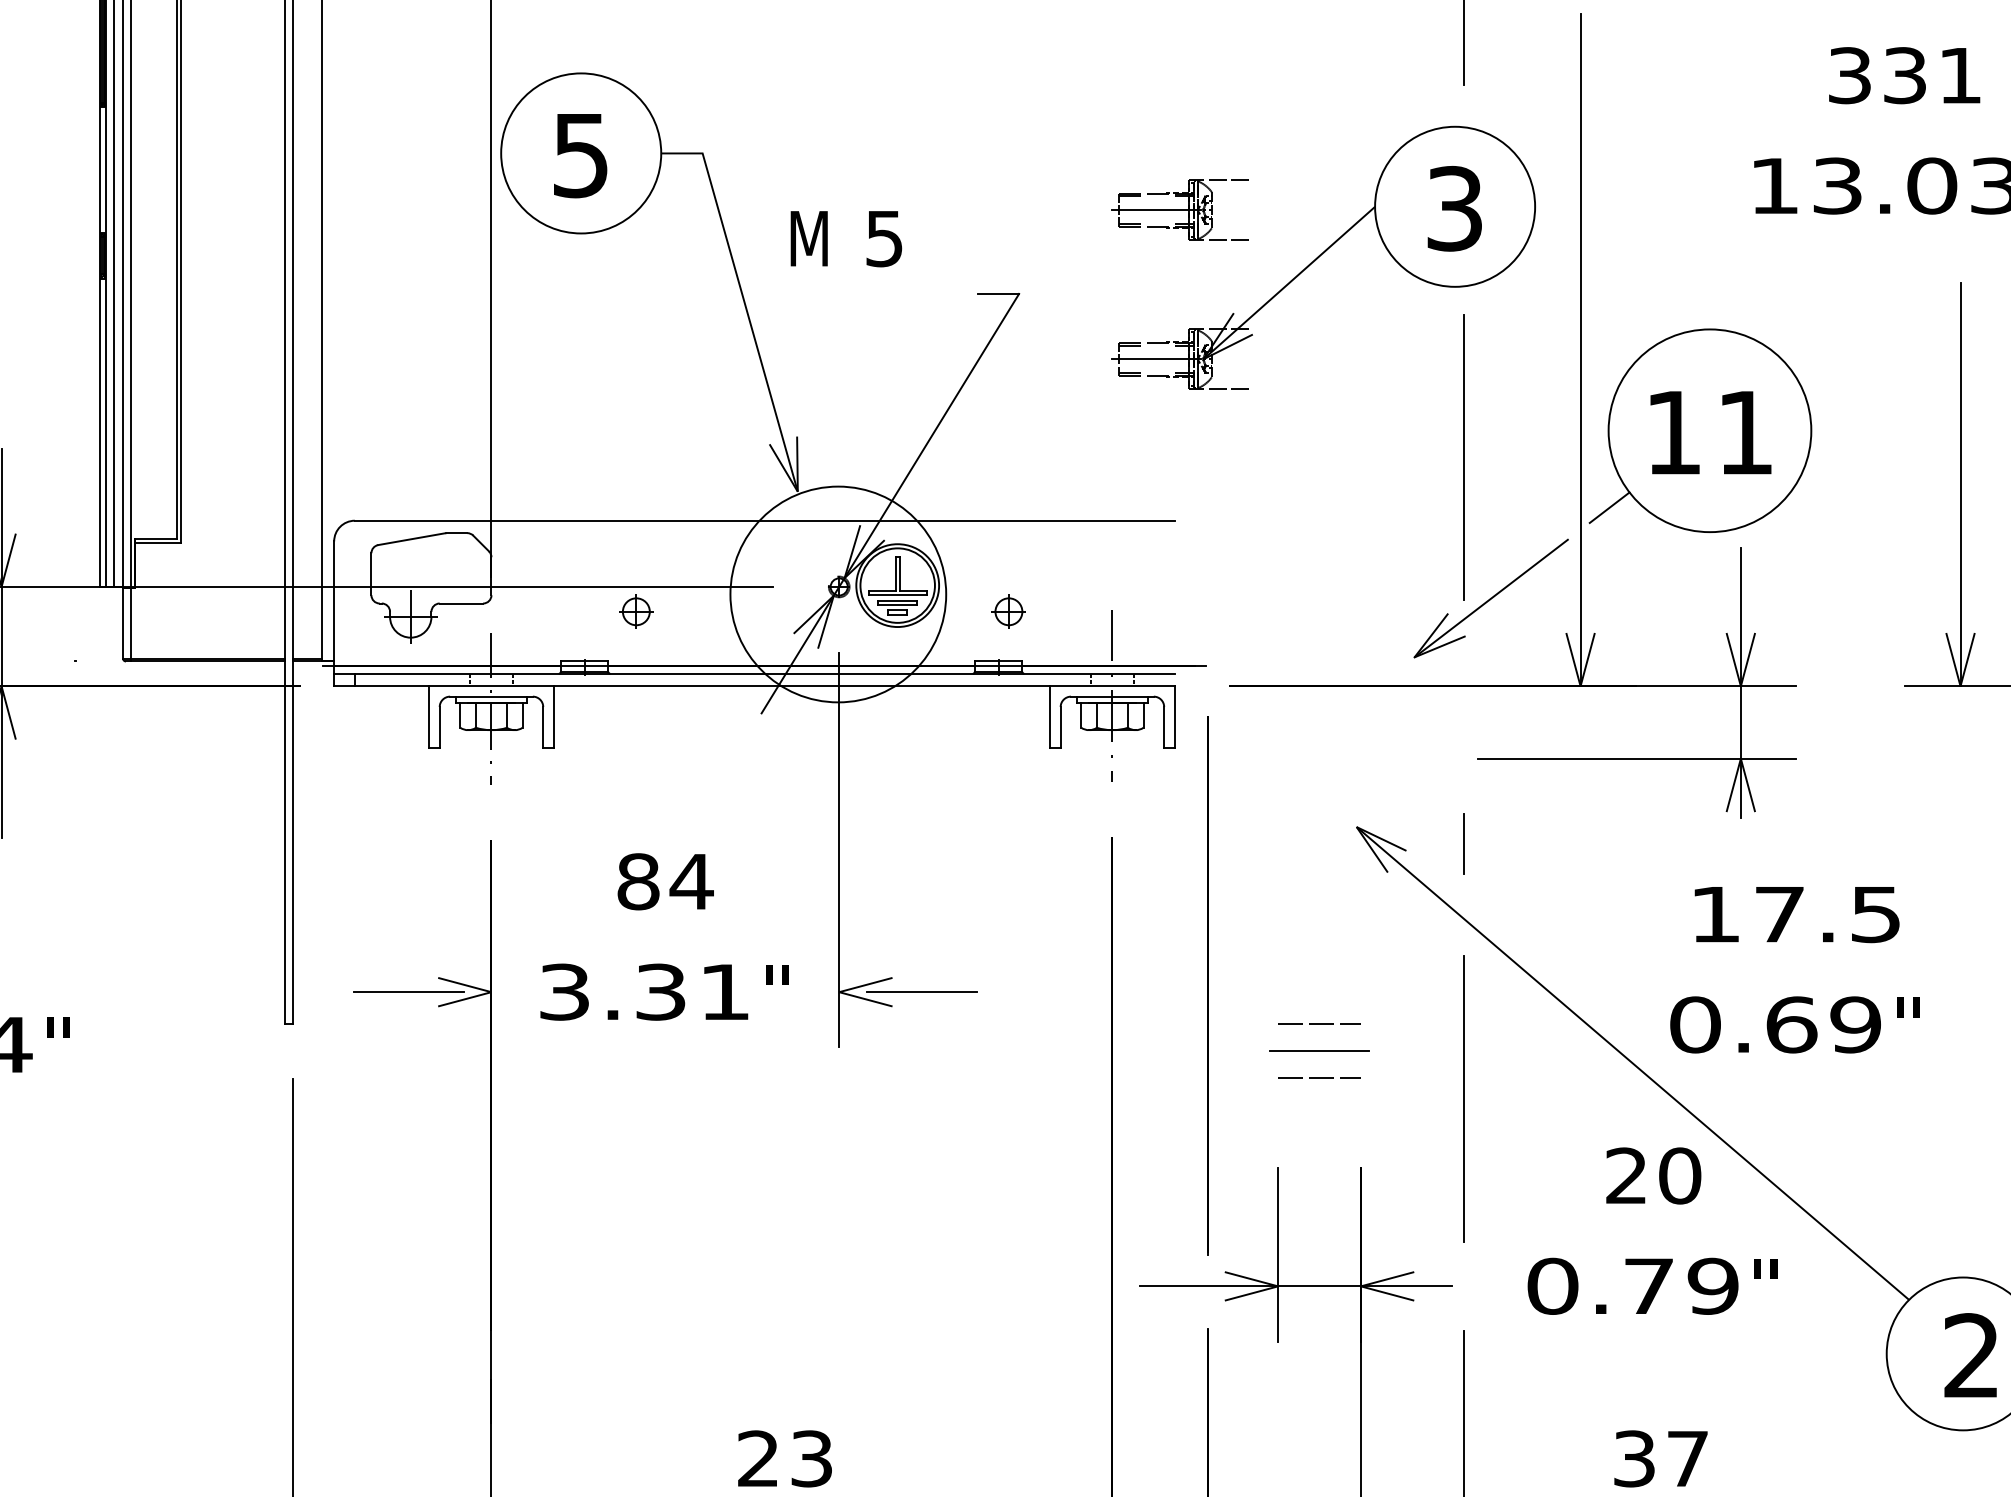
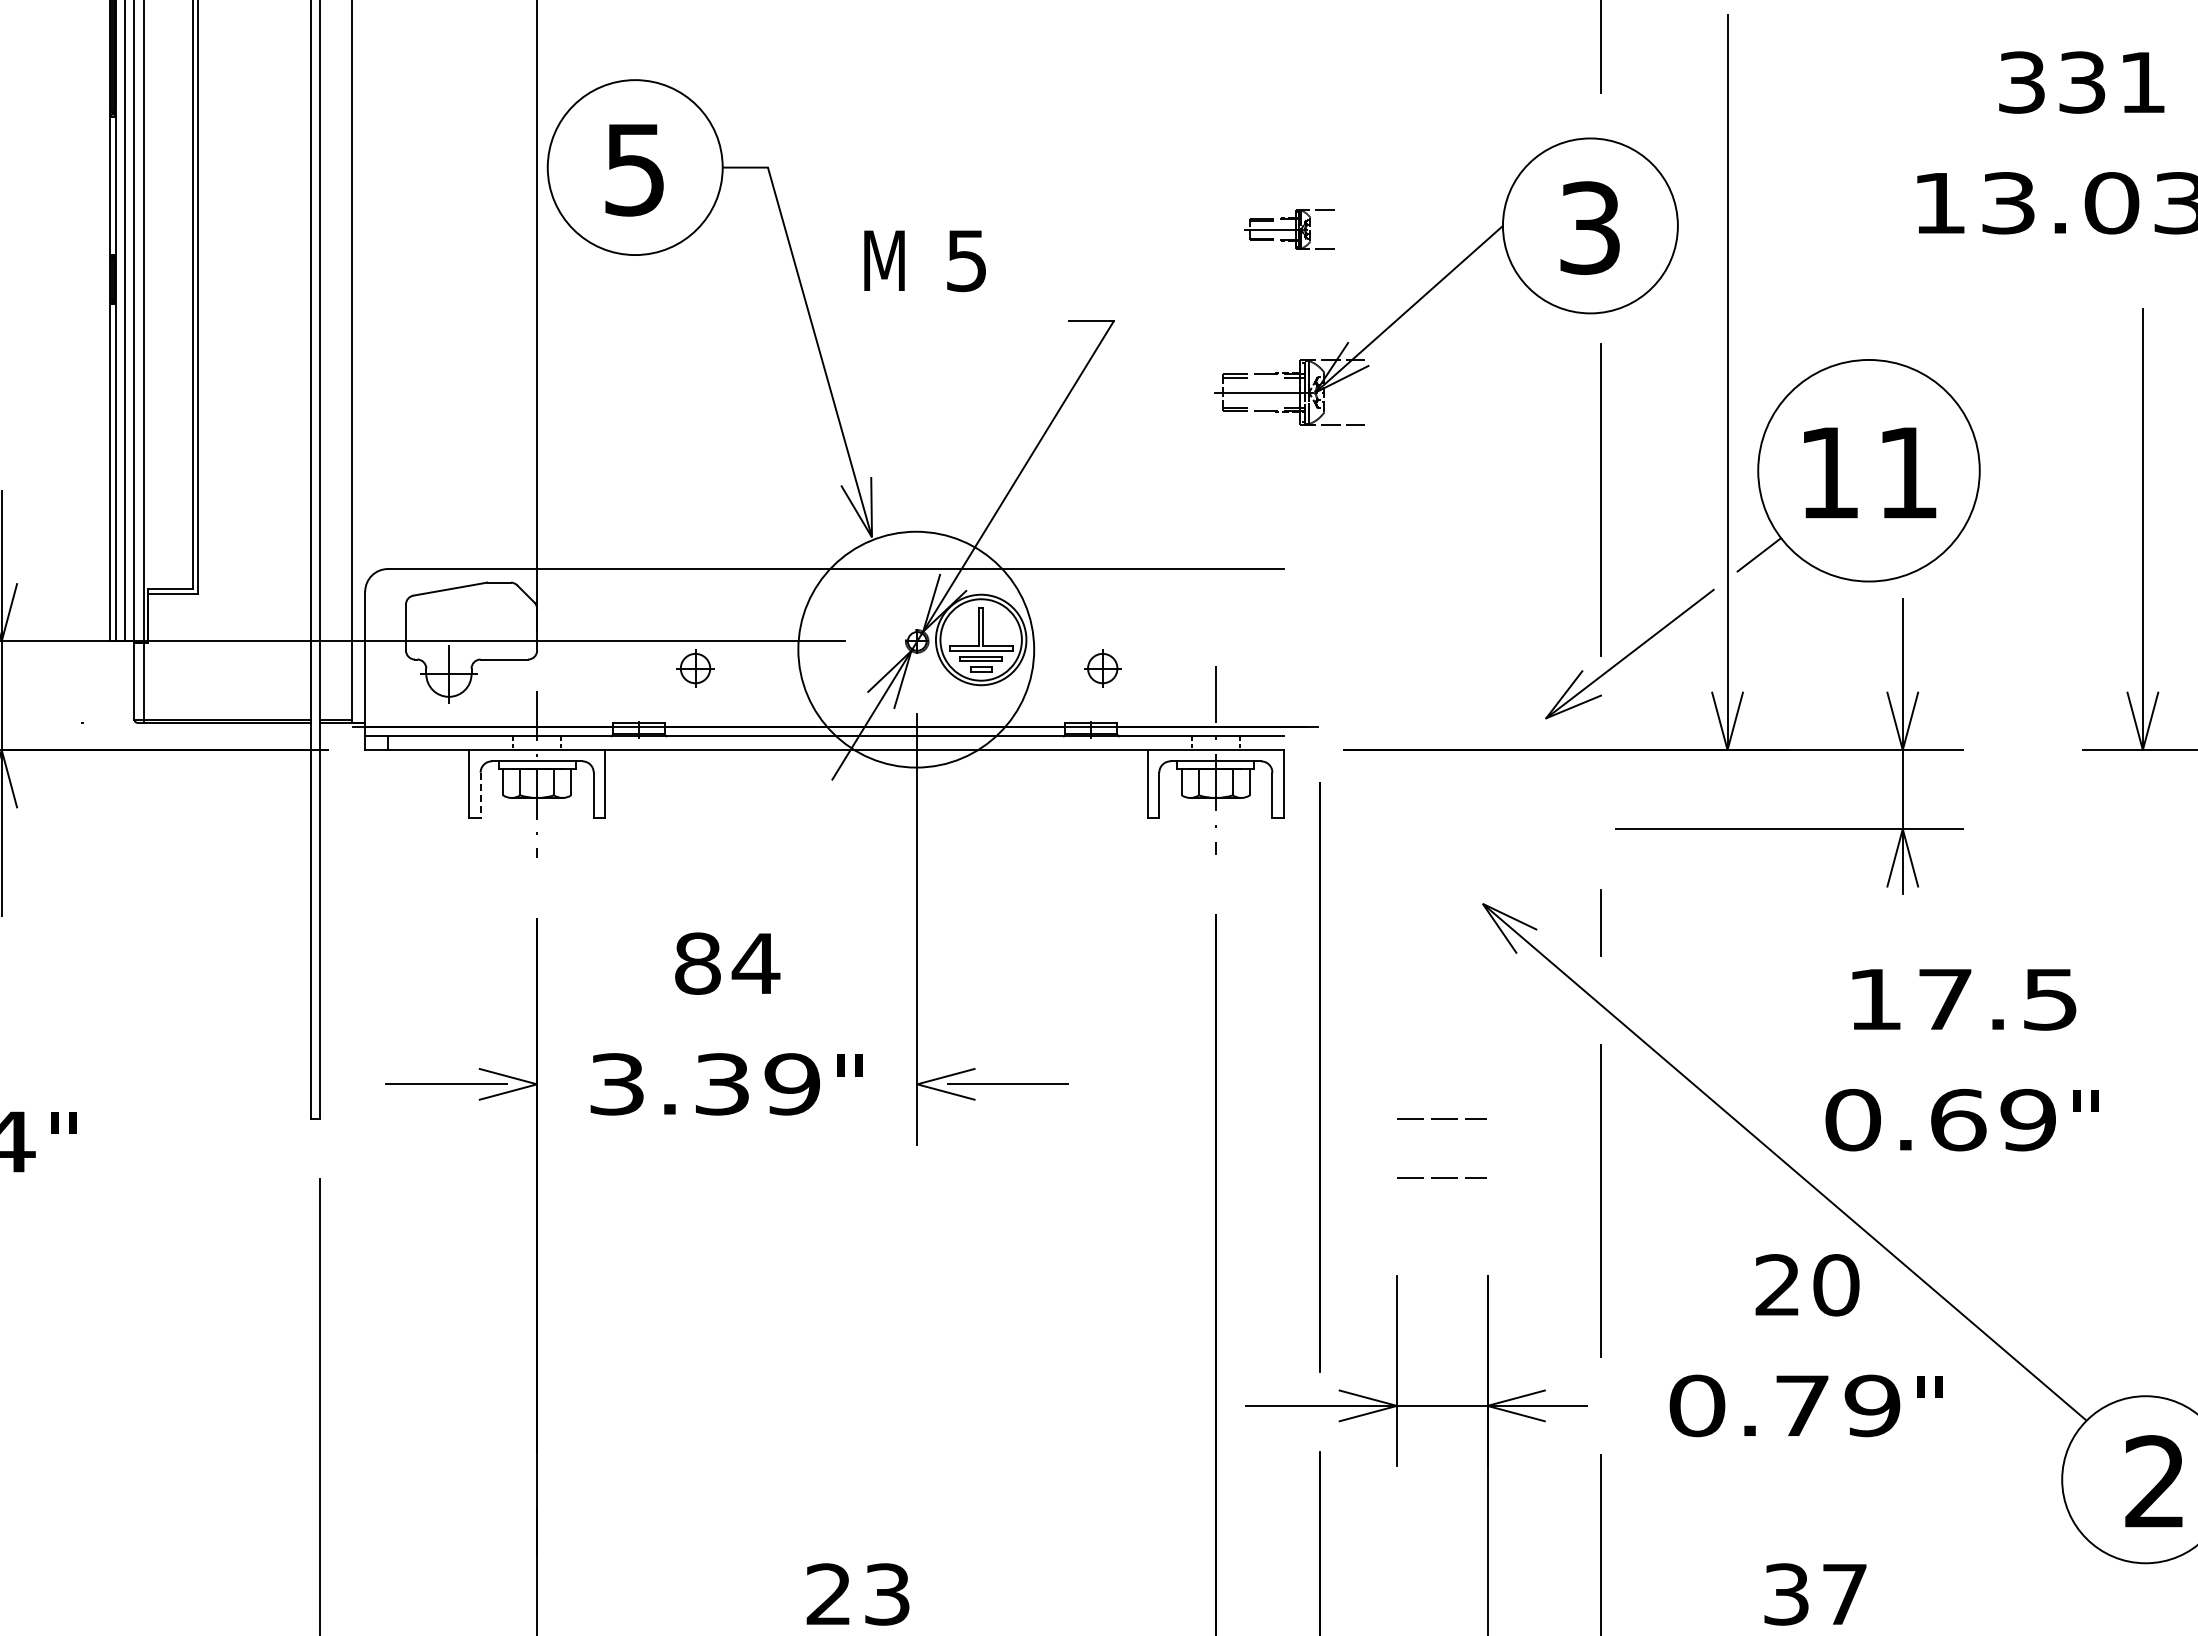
part: (1179, 210) -> (1289, 229), size x0.6
line: (439, 727) -> (480, 795), solid -> dashed
text: (725, 992) -> (792, 1084), 3.31 -> 3.39
line: (1318, 1050) -> (1441, 1148), removed

